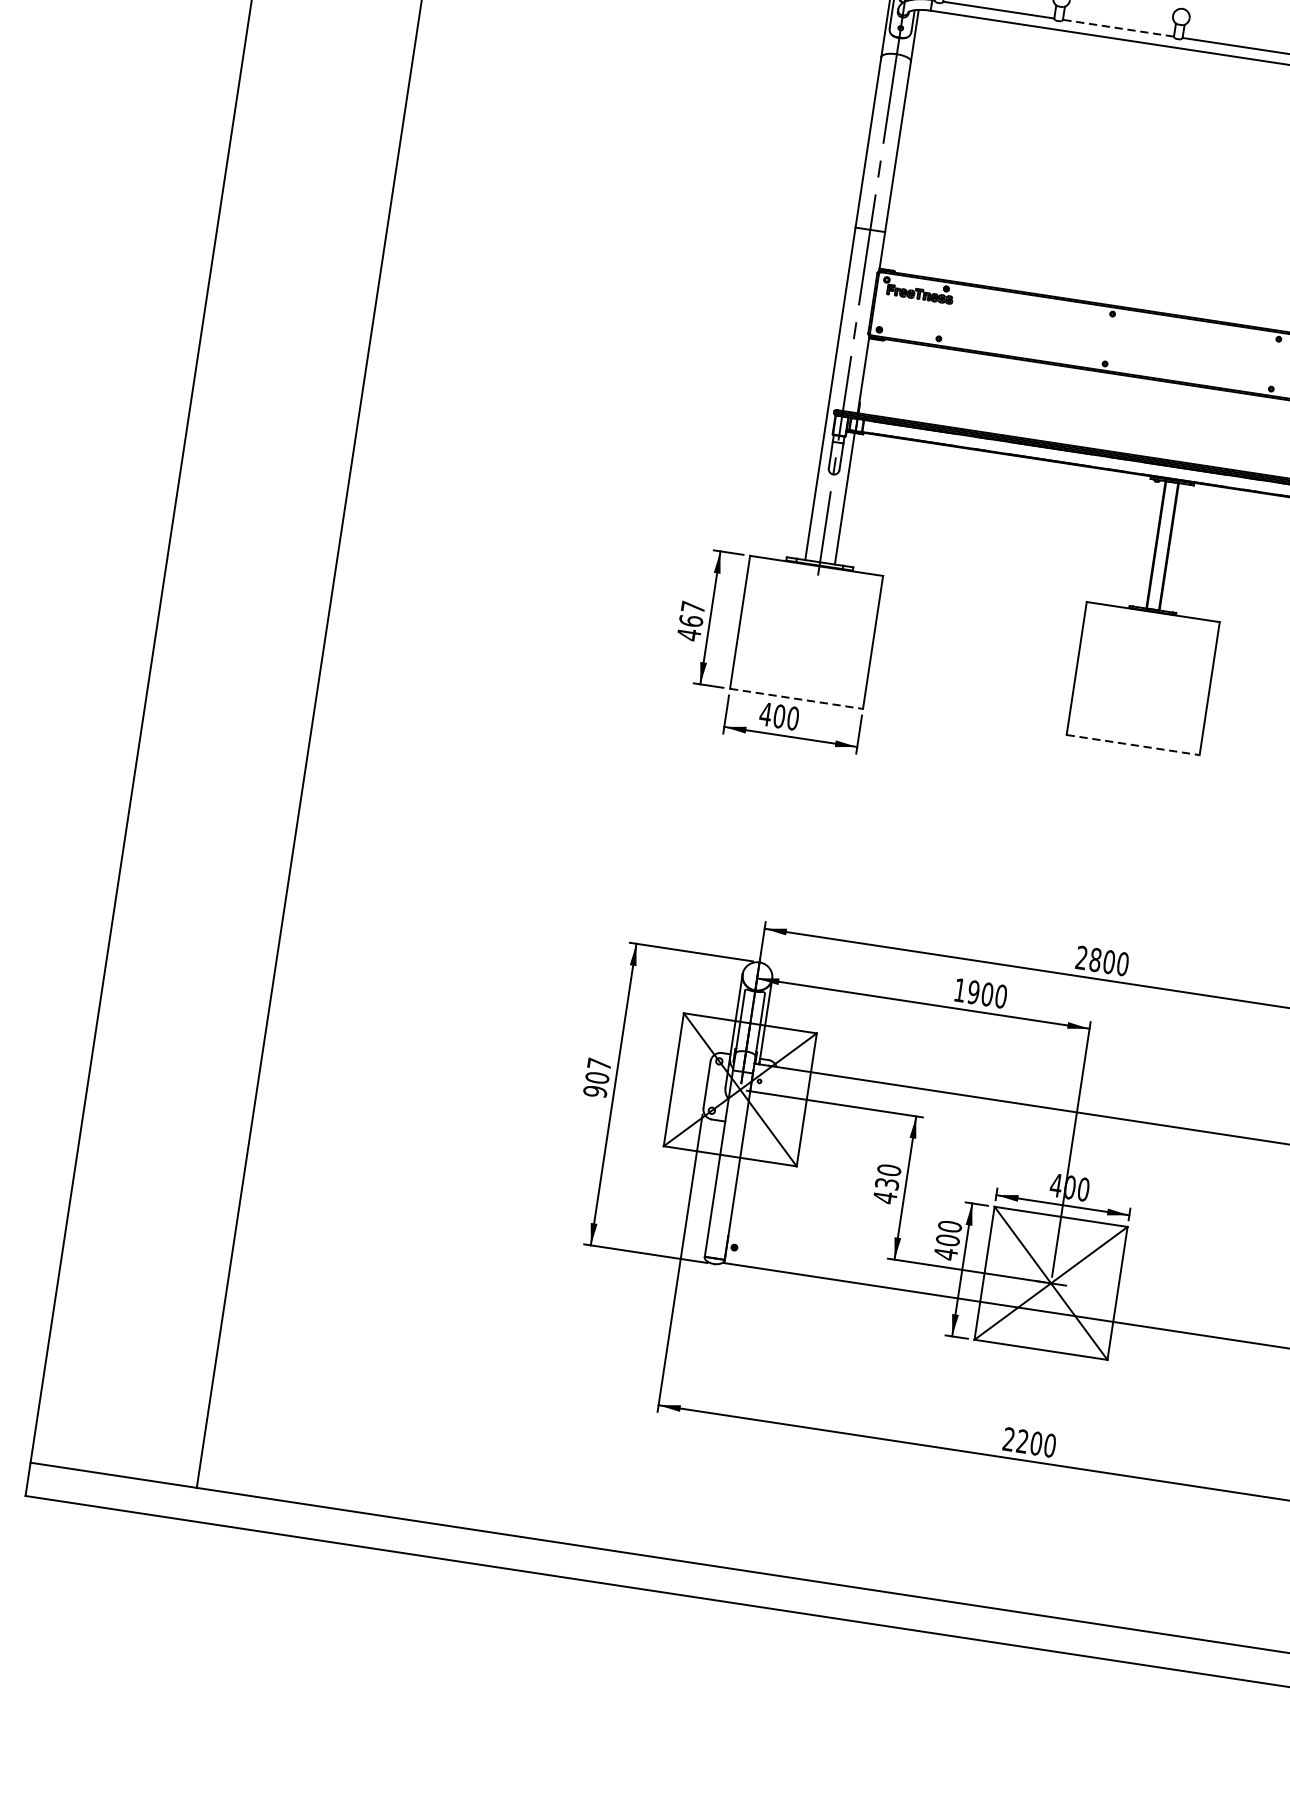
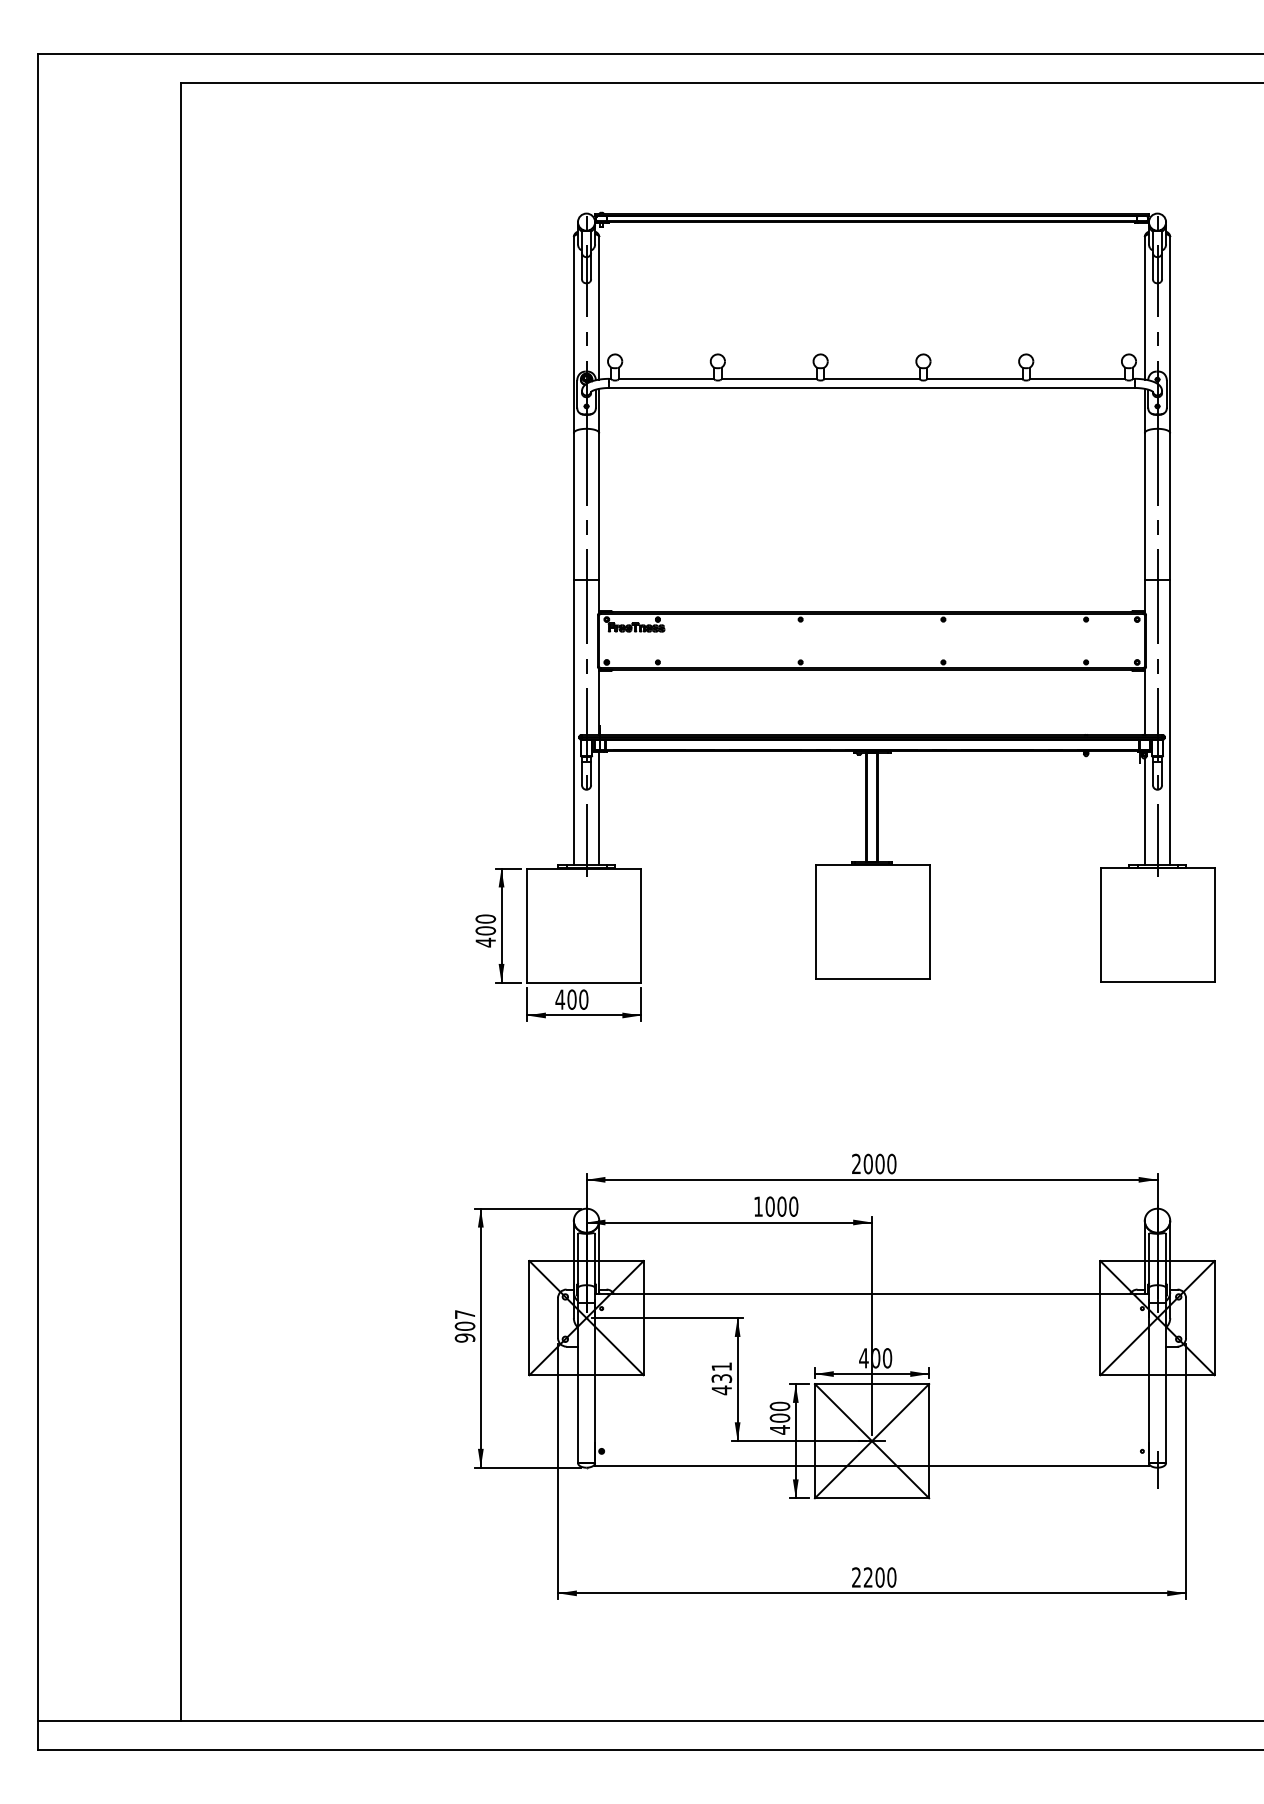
line: (1118, 27) -> (769, 378), dashed -> solid
text: (691, 613) -> (485, 924), 467 -> 400
line: (796, 698) -> (584, 982), dashed -> solid
line: (1134, 744) -> (873, 978), dashed -> solid
text: (1094, 959) -> (867, 1163), 2800 -> 2000
text: (972, 992) -> (769, 1206), 1900 -> 1000
text: (888, 1169) -> (721, 1366), 430 -> 431

